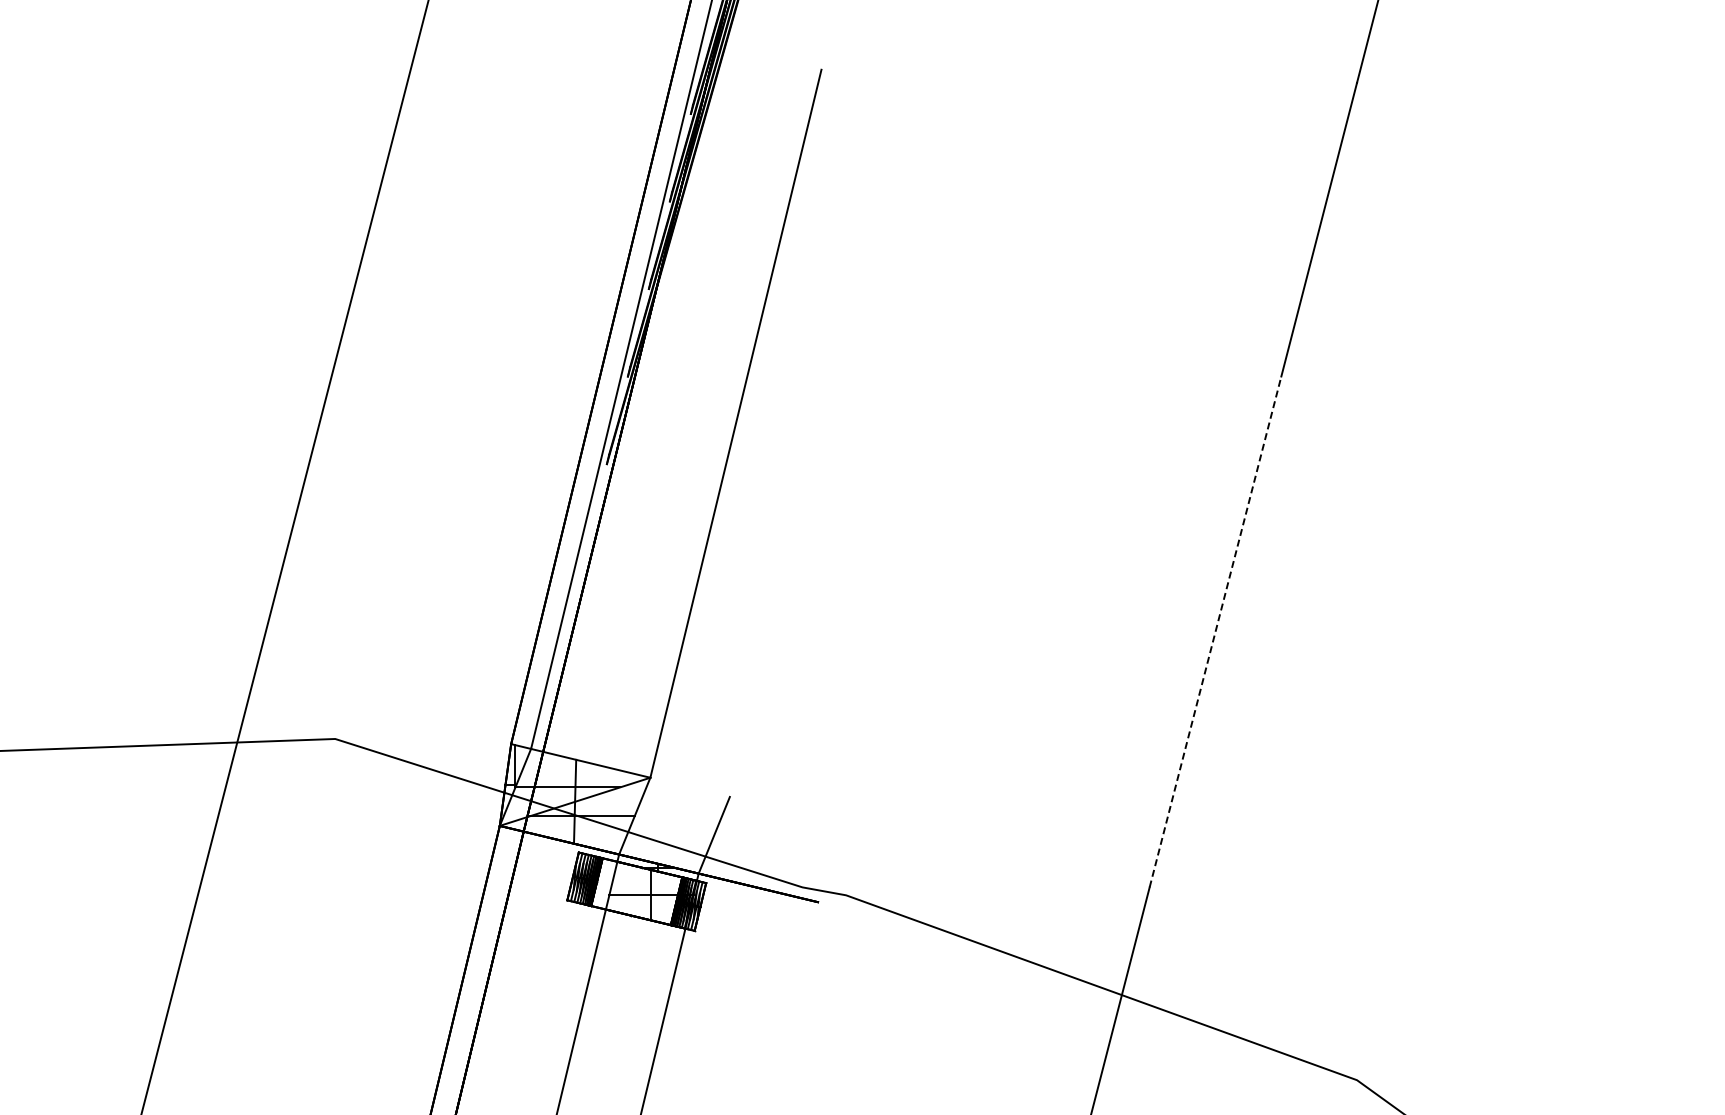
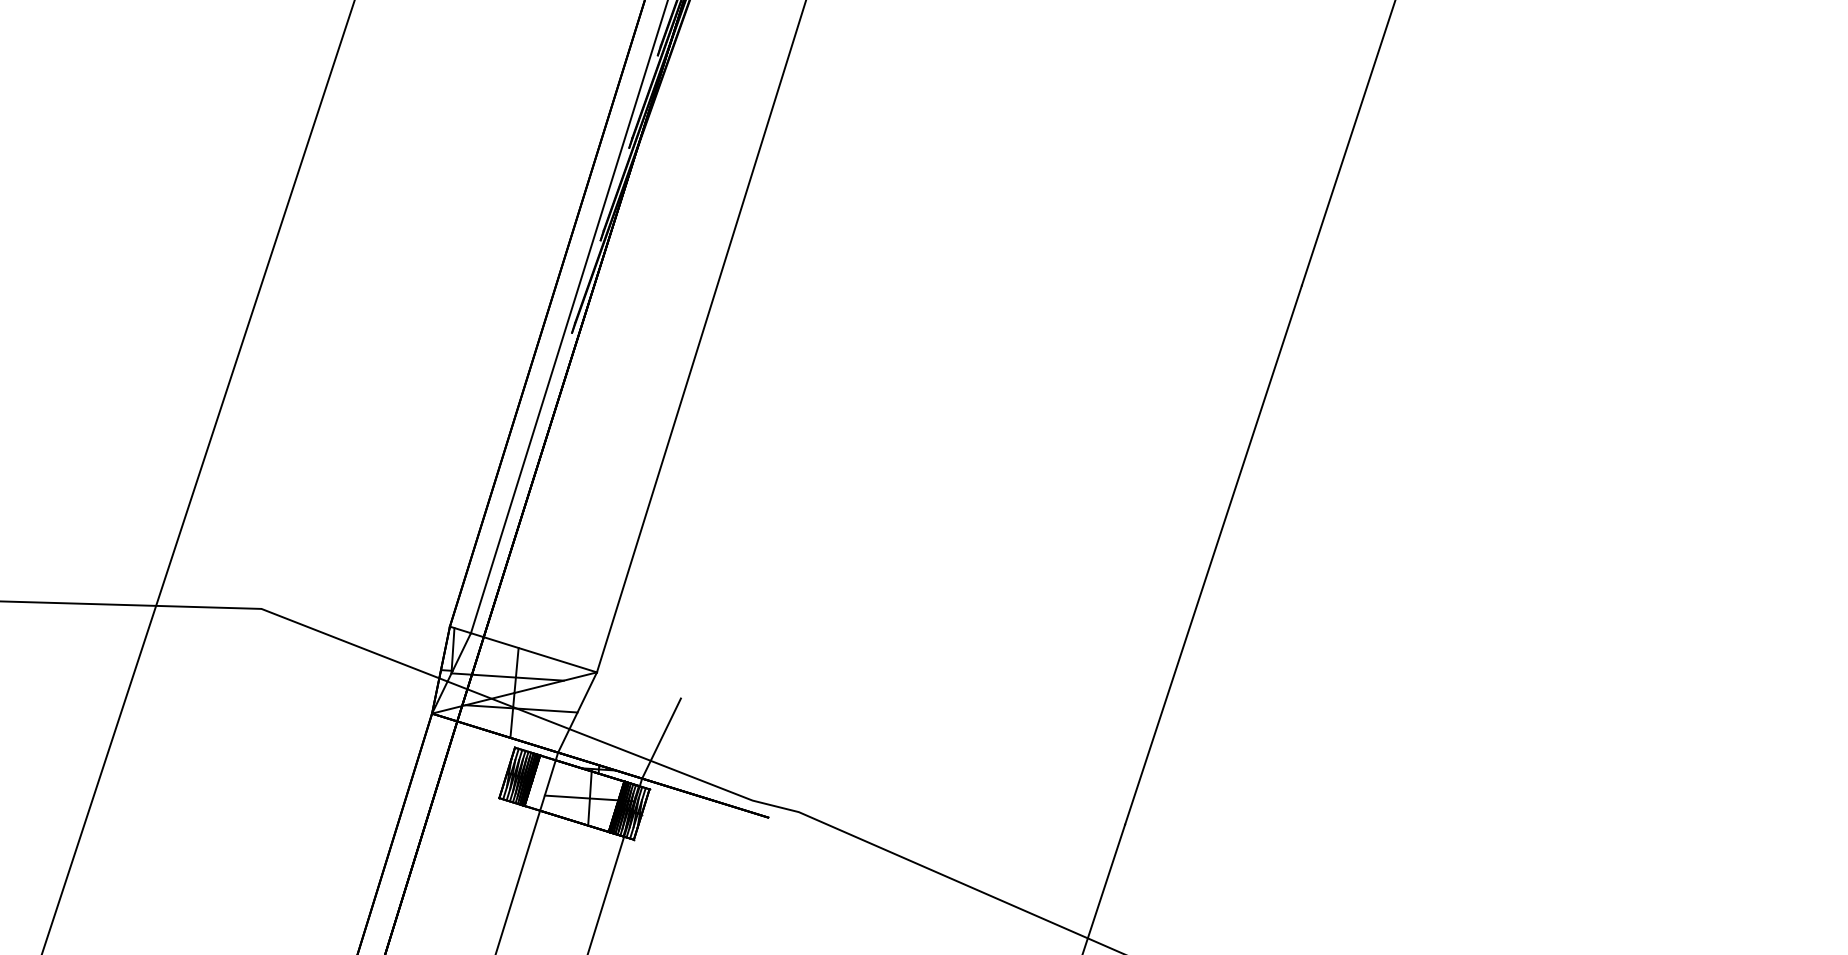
line: (1215, 631) -> (1213, 554), dashed -> solid

